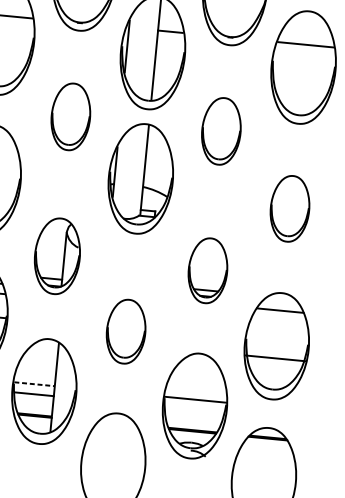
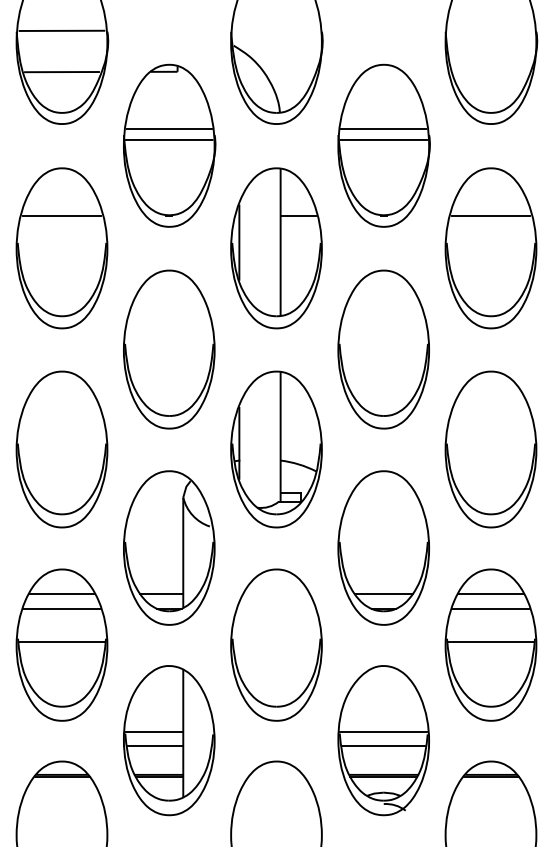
part: (70, 116) -> (169, 349), size x1.67
part: (221, 131) -> (383, 349), size x1.67
part: (140, 178) -> (276, 449), moved
part: (289, 208) -> (490, 449), size x1.67
part: (57, 255) -> (169, 547), size x1.43
part: (207, 270) -> (383, 547), size x1.67
line: (278, 320) -> (490, 608), added
part: (126, 331) -> (276, 644), size x1.67
line: (275, 358) -> (490, 642), moved
line: (34, 384) -> (154, 731), dashed -> solid
line: (194, 409) -> (383, 745), added

